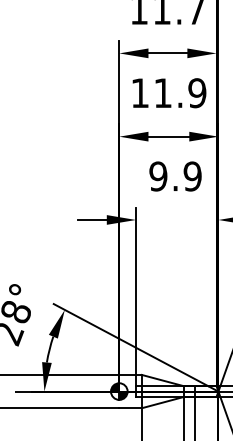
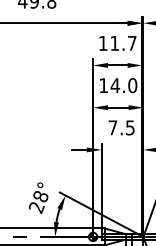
text: (179, 92) -> (123, 85), 11.9 -> 14.0
text: (175, 175) -> (121, 127), 9.9 -> 7.5

